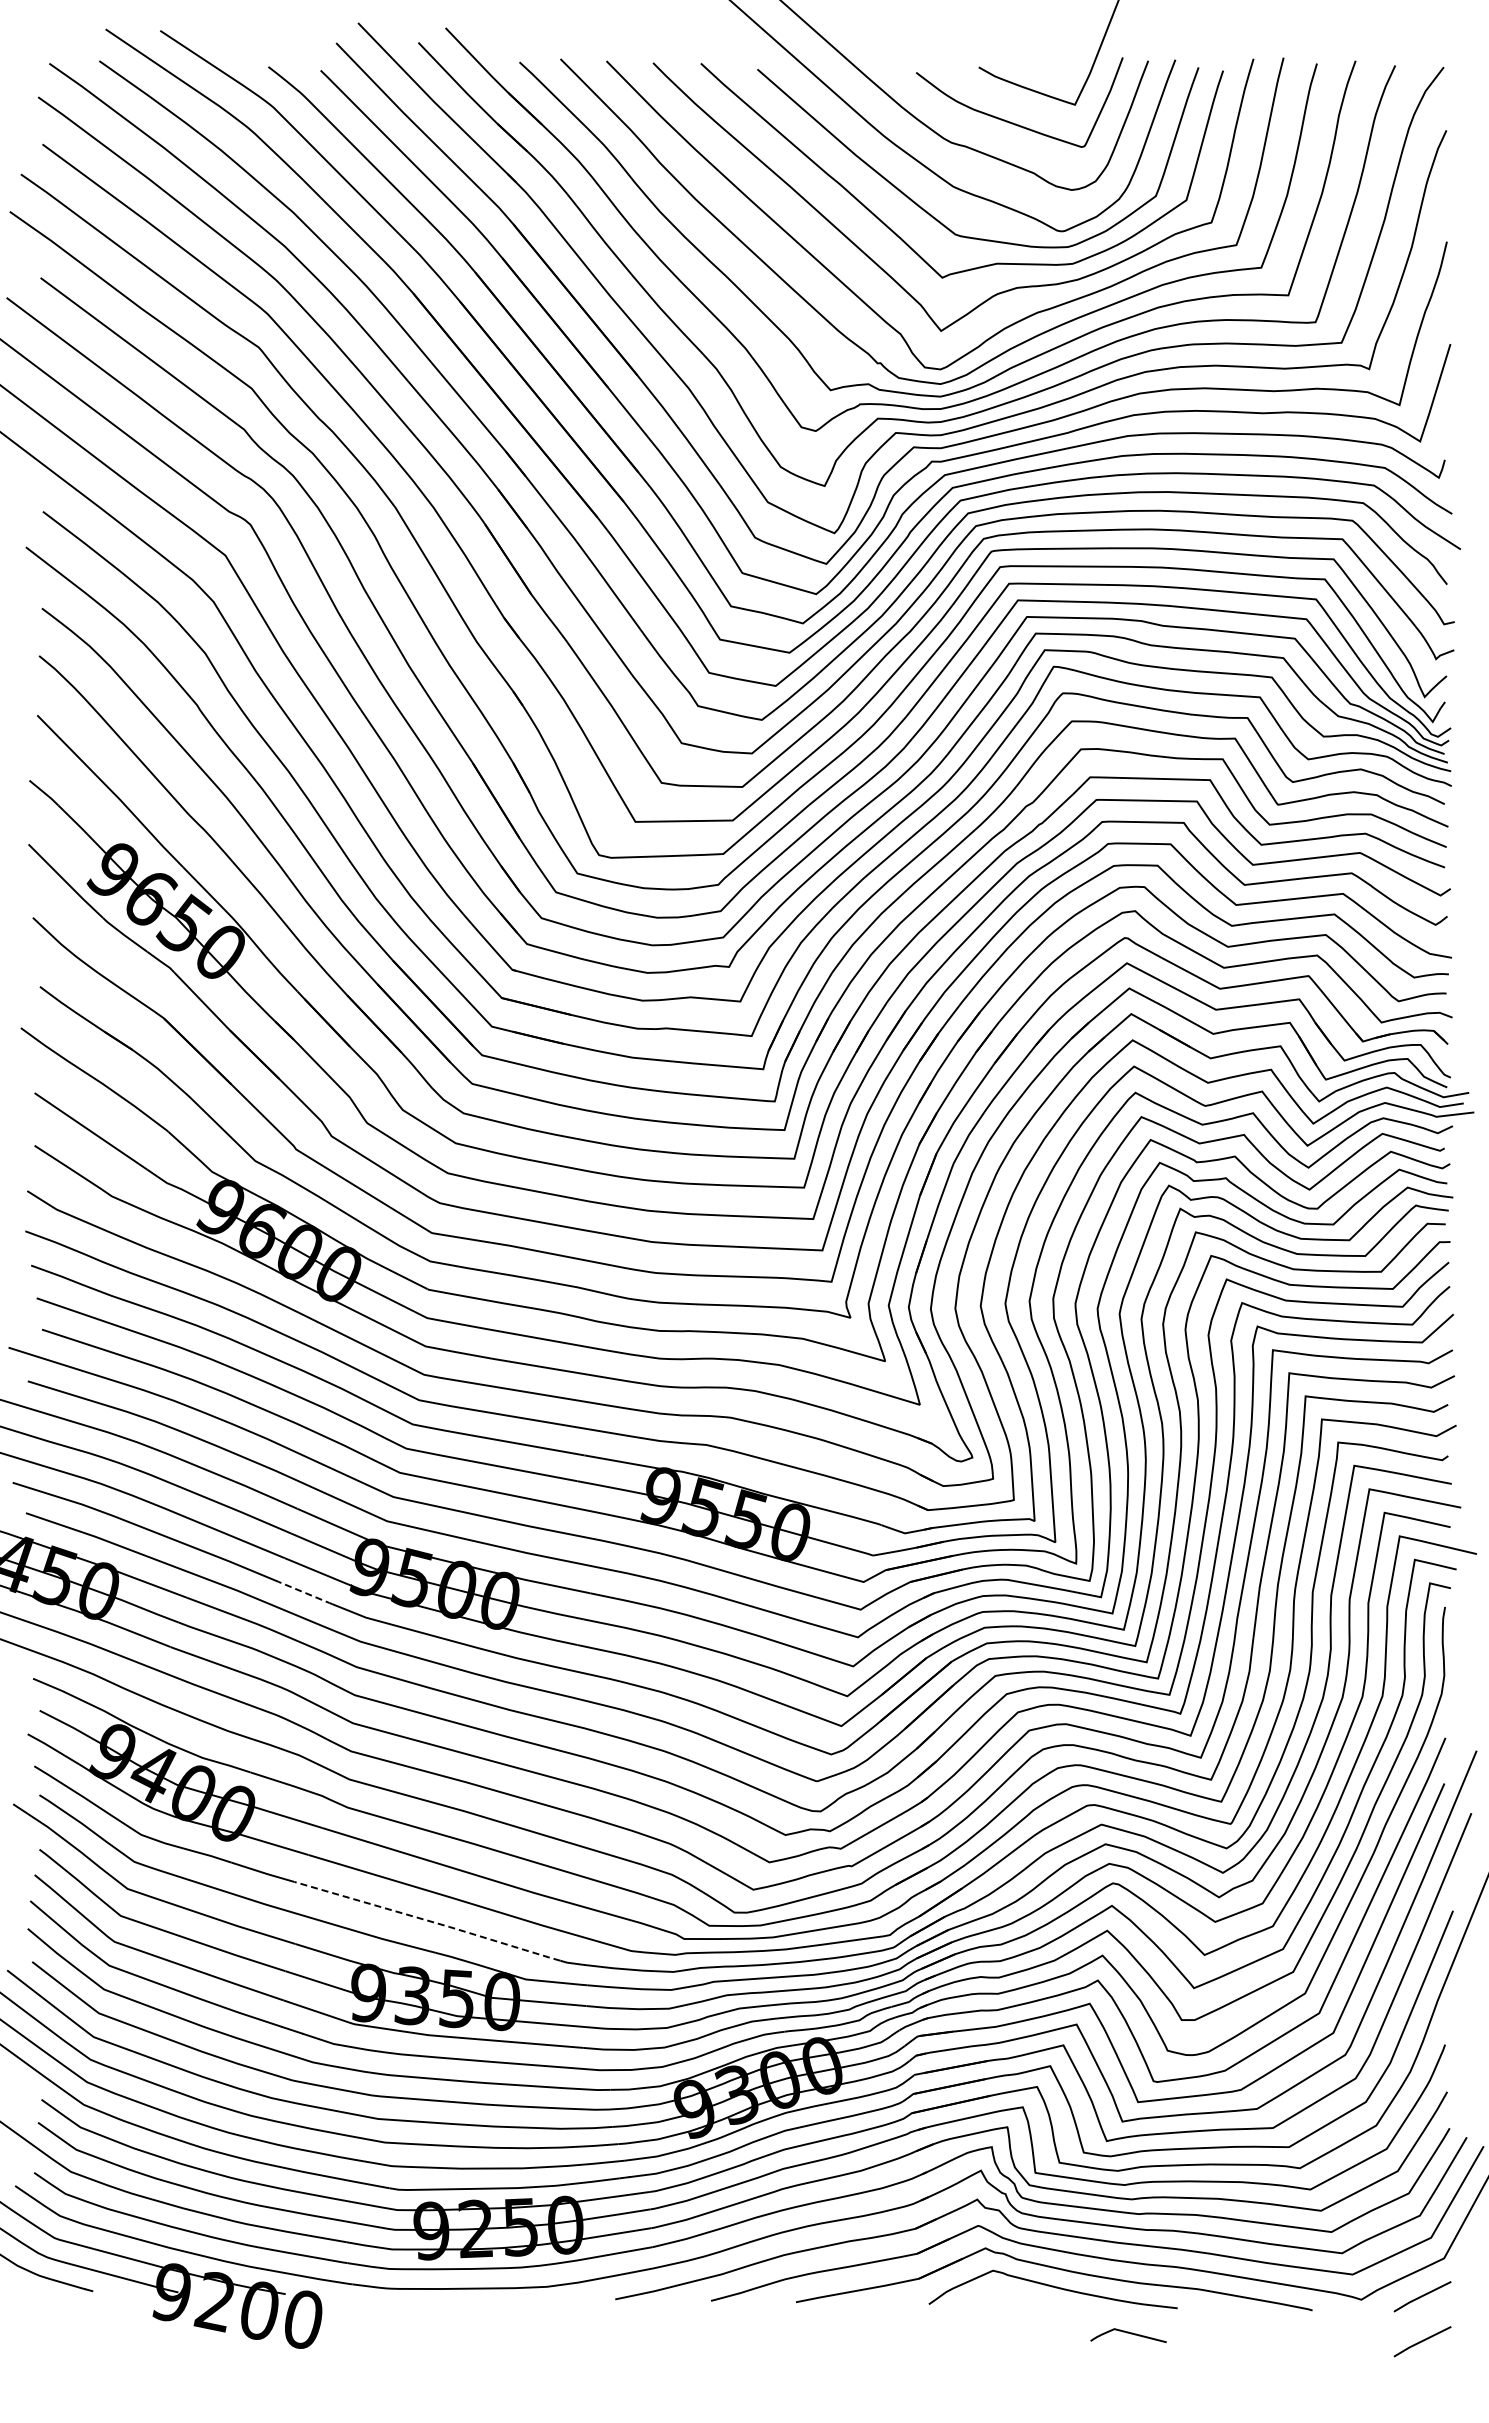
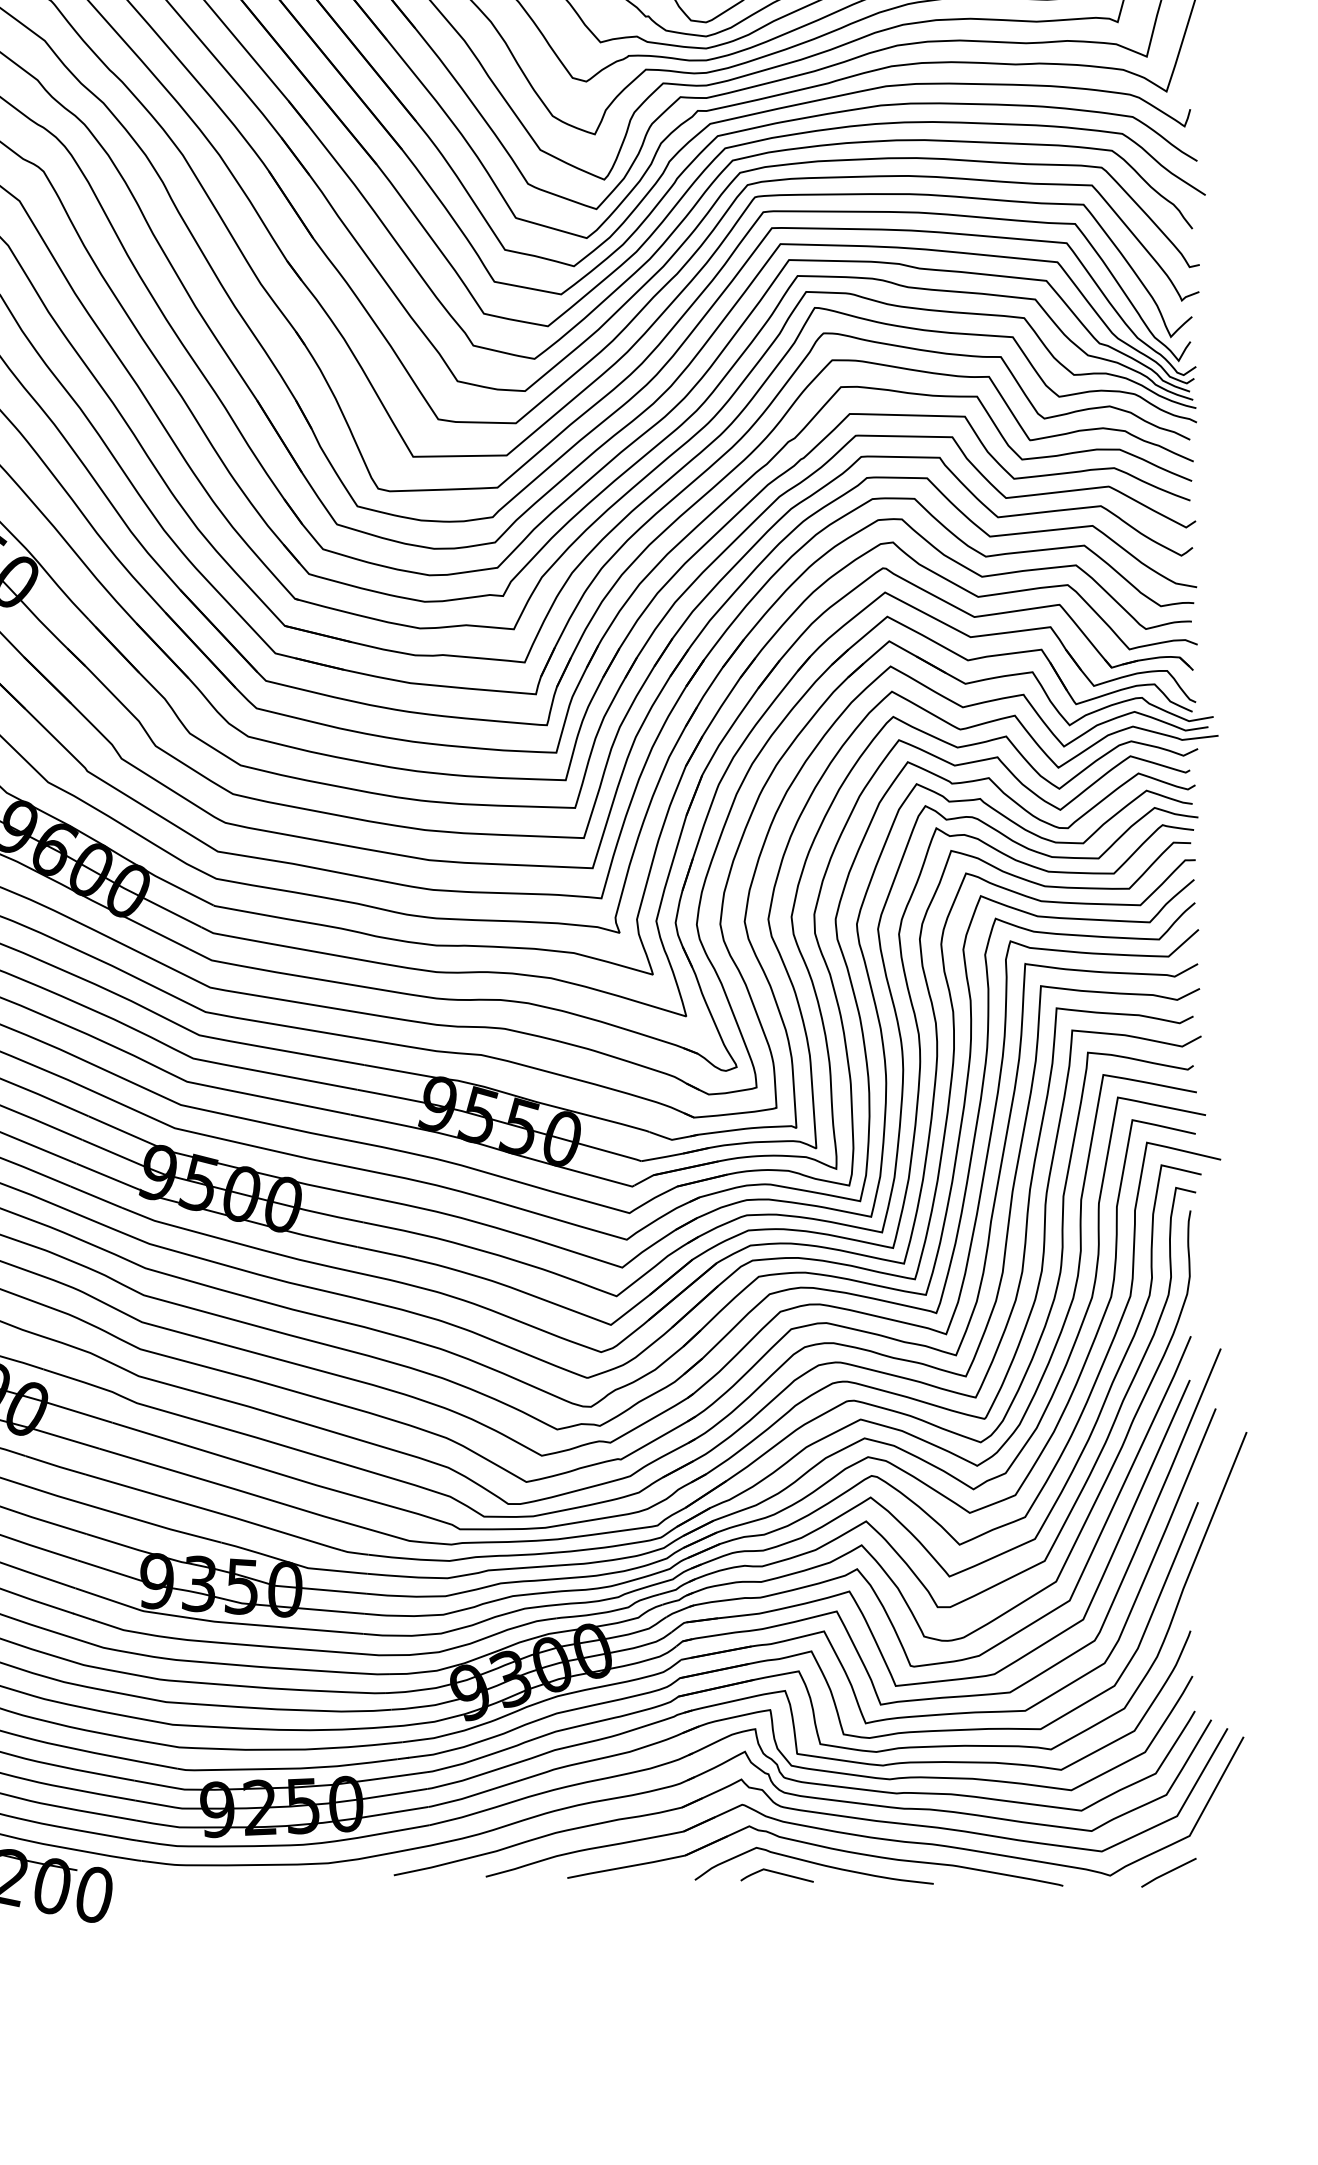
line: (305, 1593) -> (96, 1197), dashed -> solid
line: (428, 1920) -> (214, 1511), dashed -> solid
curve: (1128, 2333) -> (777, 1873), moved
line: (1422, 2341) -> (1168, 1915), removed

